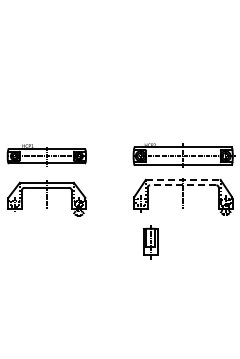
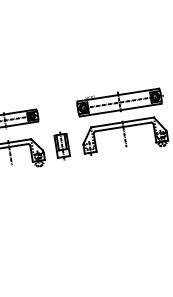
line: (183, 179) -> (122, 122), dashed -> solid
line: (182, 185) -> (122, 127), dashed -> solid
part: (150, 242) -> (62, 146), moved

